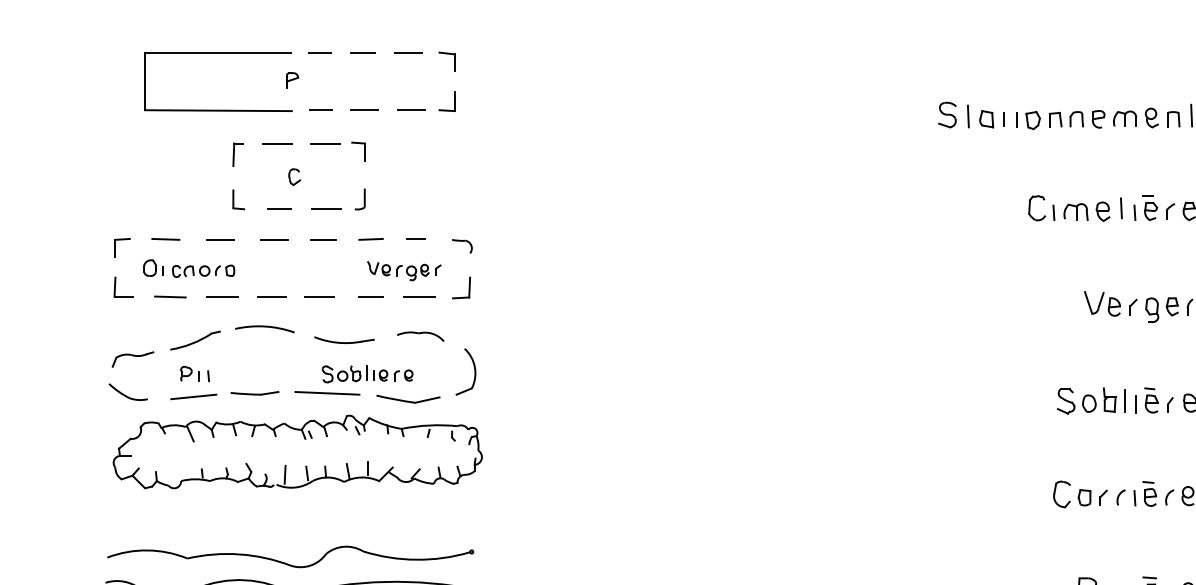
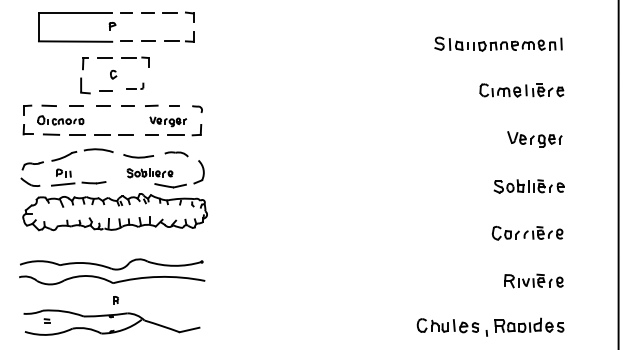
part: (338, 198) -> (135, 85), size x0.6
part: (238, 200) -> (85, 86), size x1.6
line: (326, 392) -> (129, 182), removed

